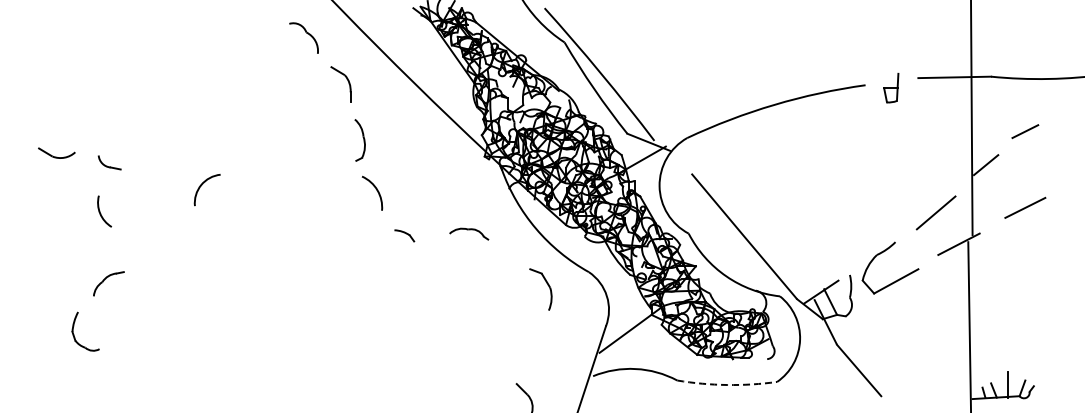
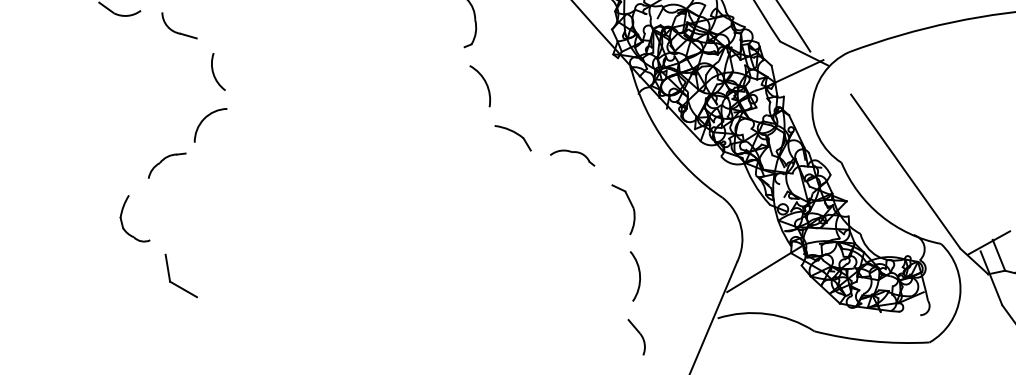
part: (109, 162) -> (179, 25), size x1.43
arc: (202, 185) -> (205, 119), moved
arc: (101, 213) -> (215, 73), moved
part: (469, 233) -> (573, 156), moved
part: (404, 235) -> (513, 137), size x1.67
part: (547, 285) -> (630, 205), moved
arc: (522, 345) -> (639, 276), added
part: (124, 384) -> (175, 283), added
arc: (727, 385) -> (871, 341), dashed -> solid

